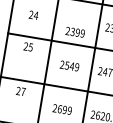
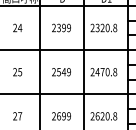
text: (75, 31) -> (61, 27), moved
text: (28, 47) -> (17, 72), moved
text: (20, 91) -> (17, 116), moved

